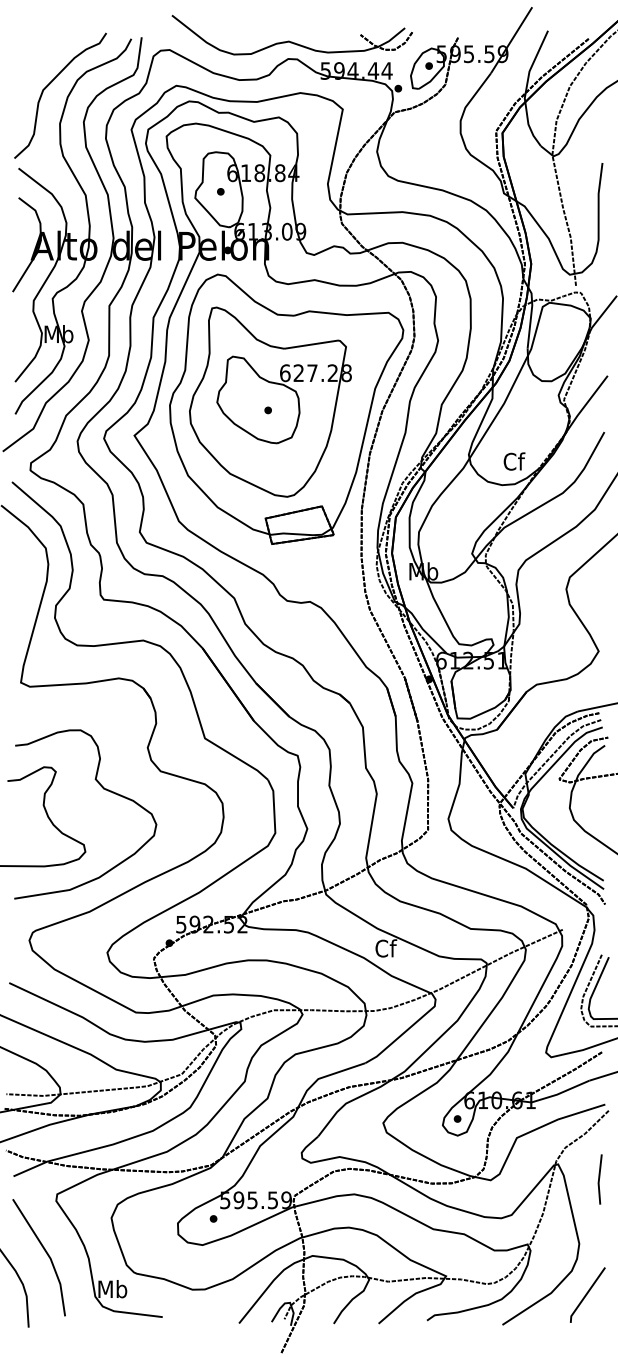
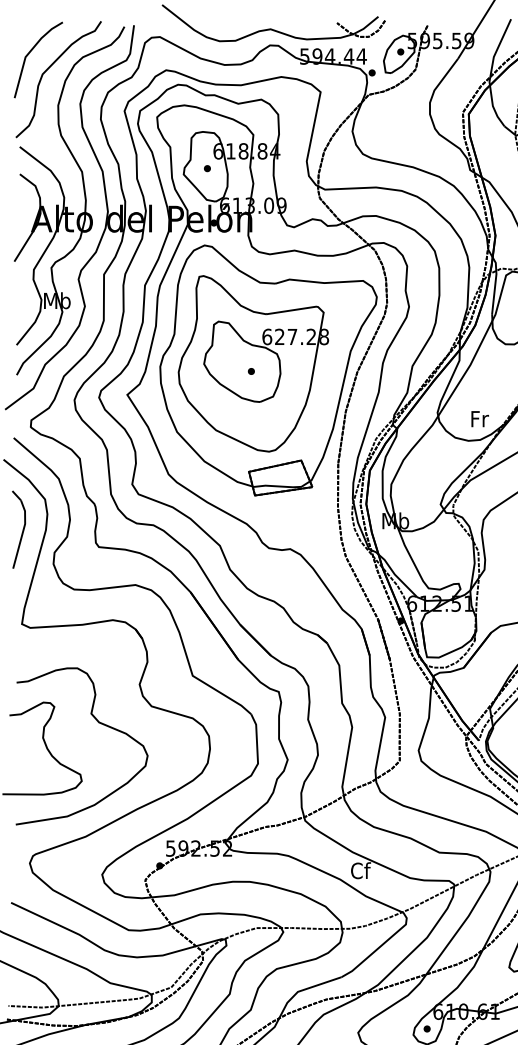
line: (30, 66) -> (30, 52), added
text: (514, 461) -> (479, 418), Cf -> Fr
part: (17, 580) -> (18, 529), added

